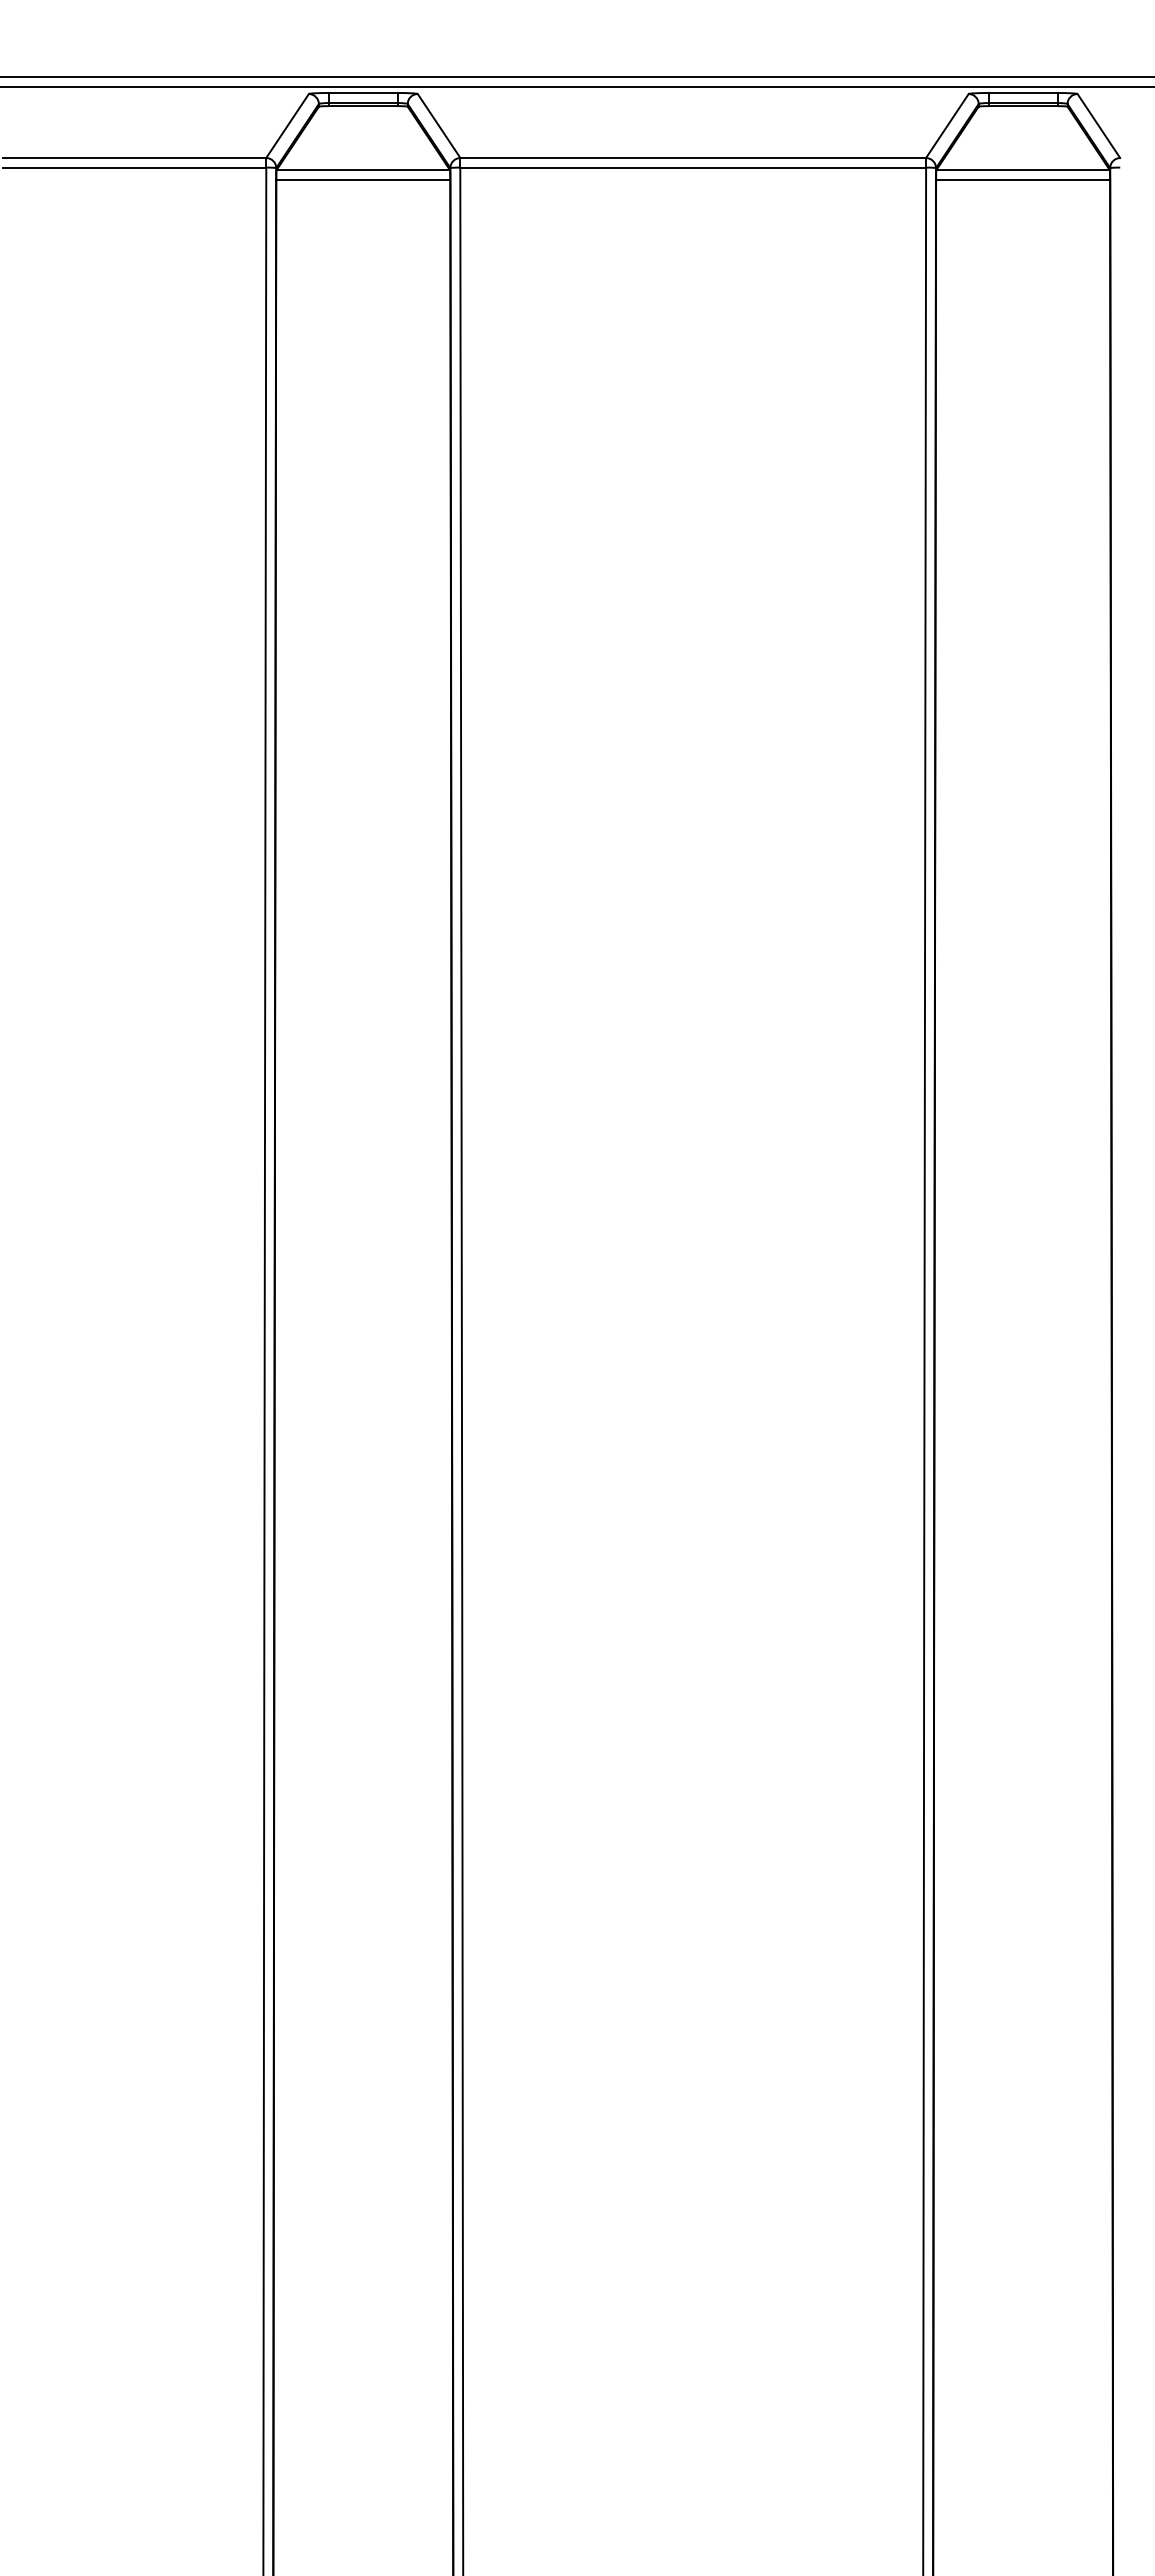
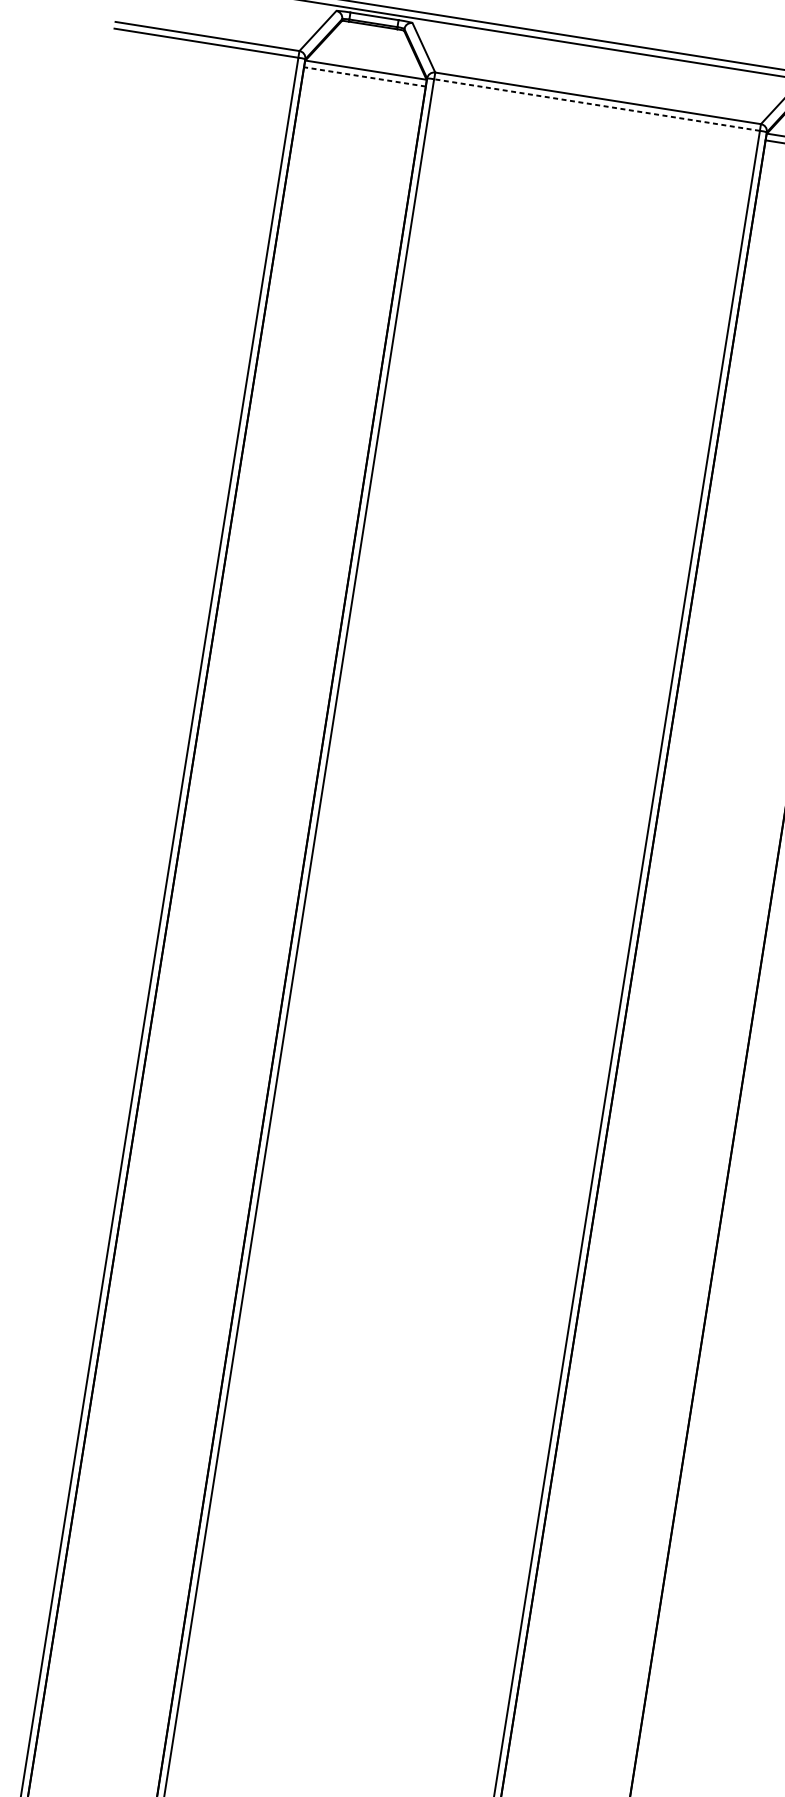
line: (693, 167) -> (597, 105), solid -> dashed
line: (363, 179) -> (365, 76), solid -> dashed

